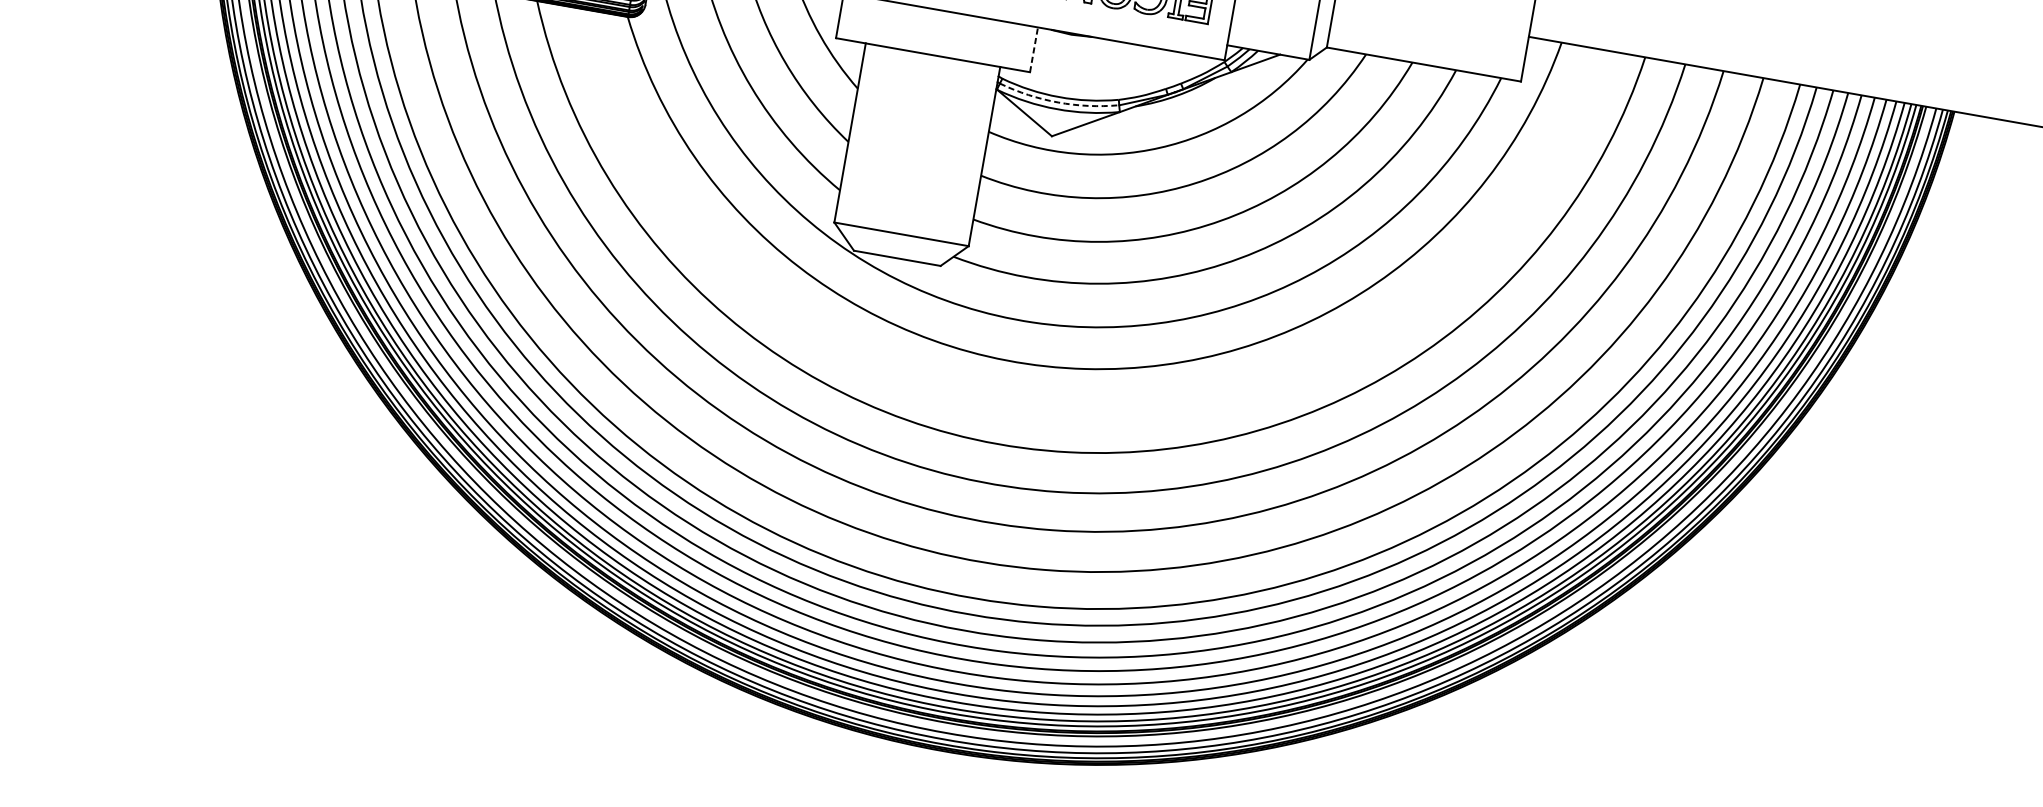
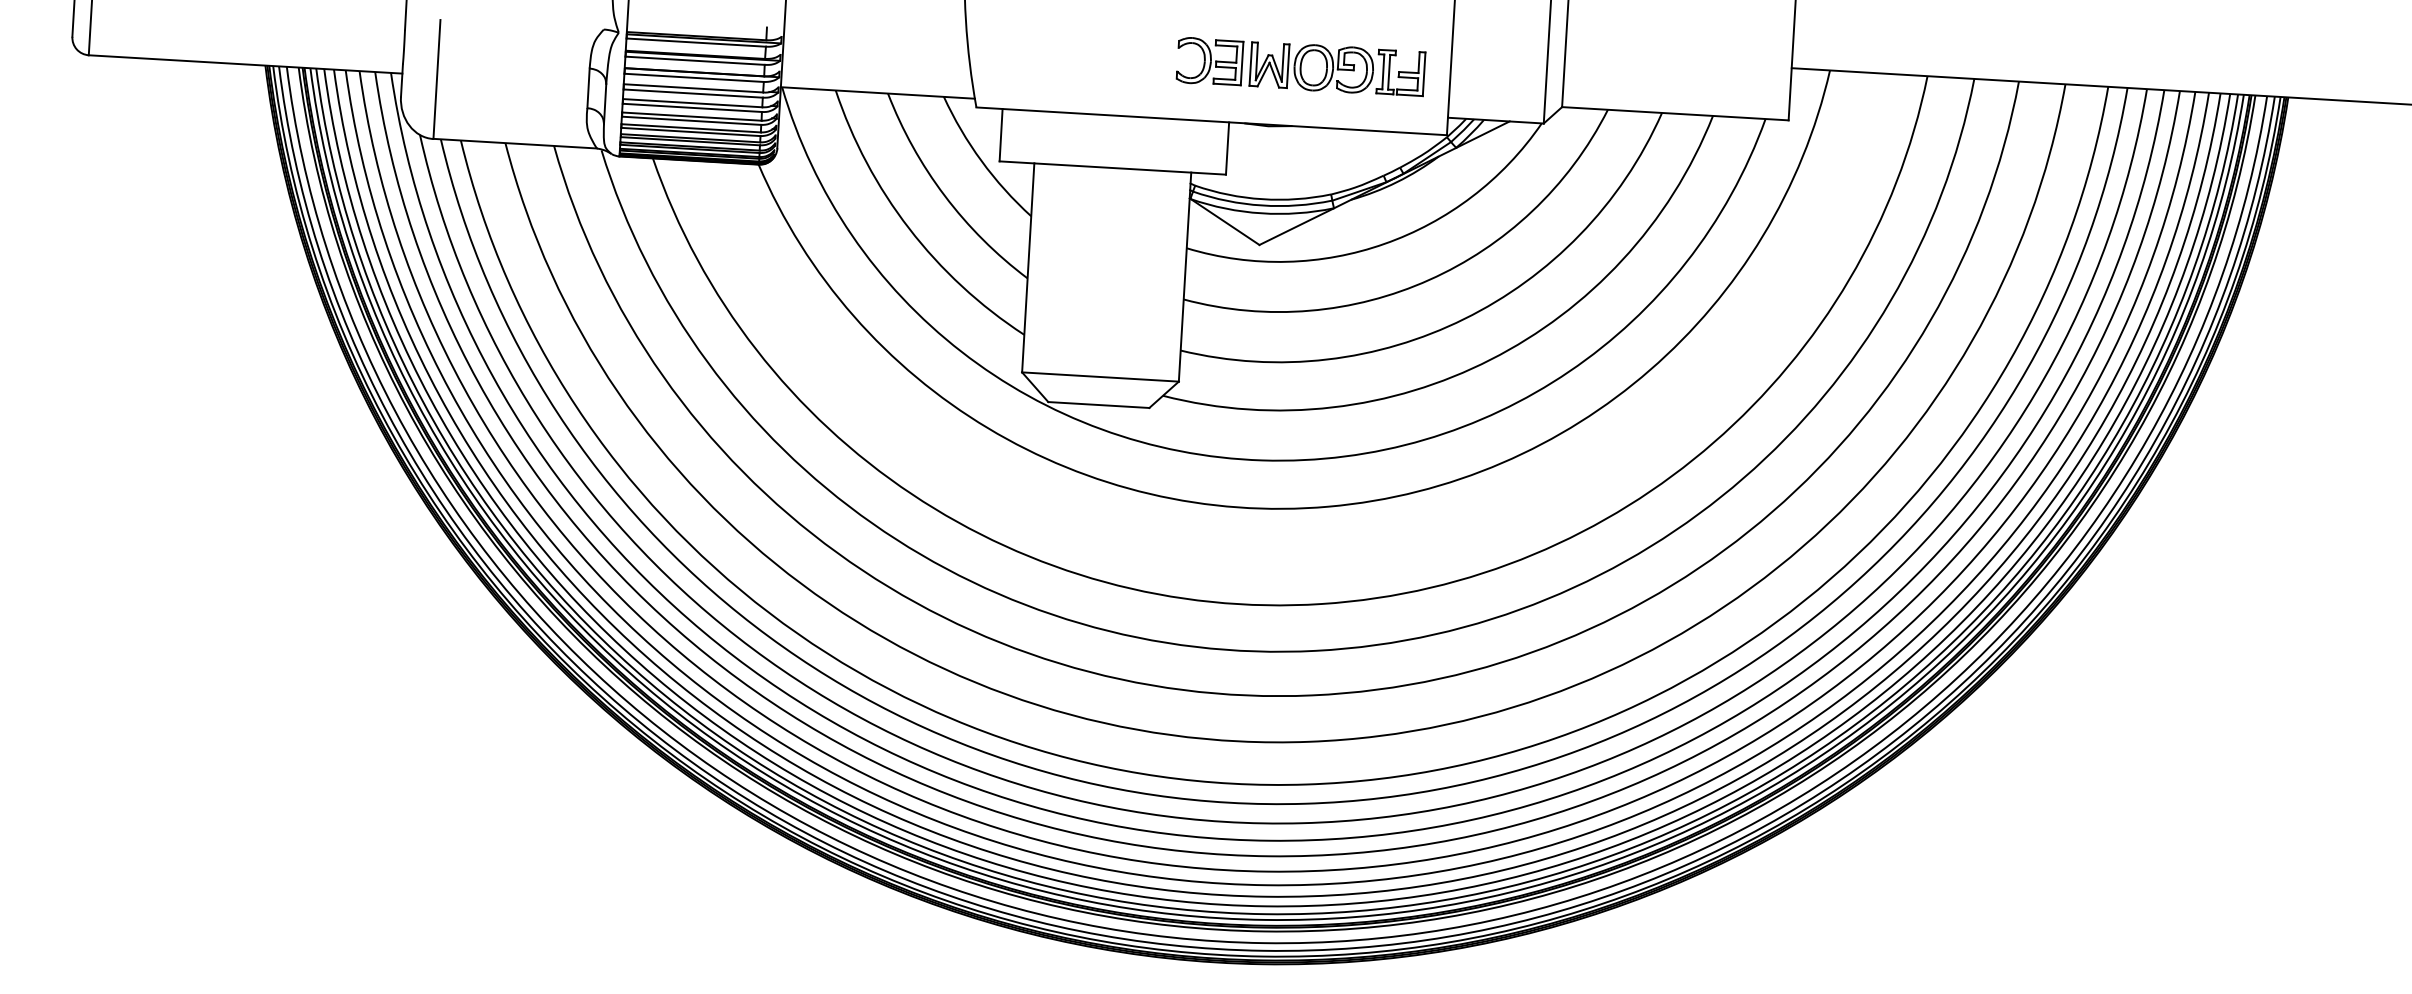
line: (1033, 49) -> (1227, 148), dashed -> solid
arc: (1058, 102) -> (1262, 205), dashed -> solid

